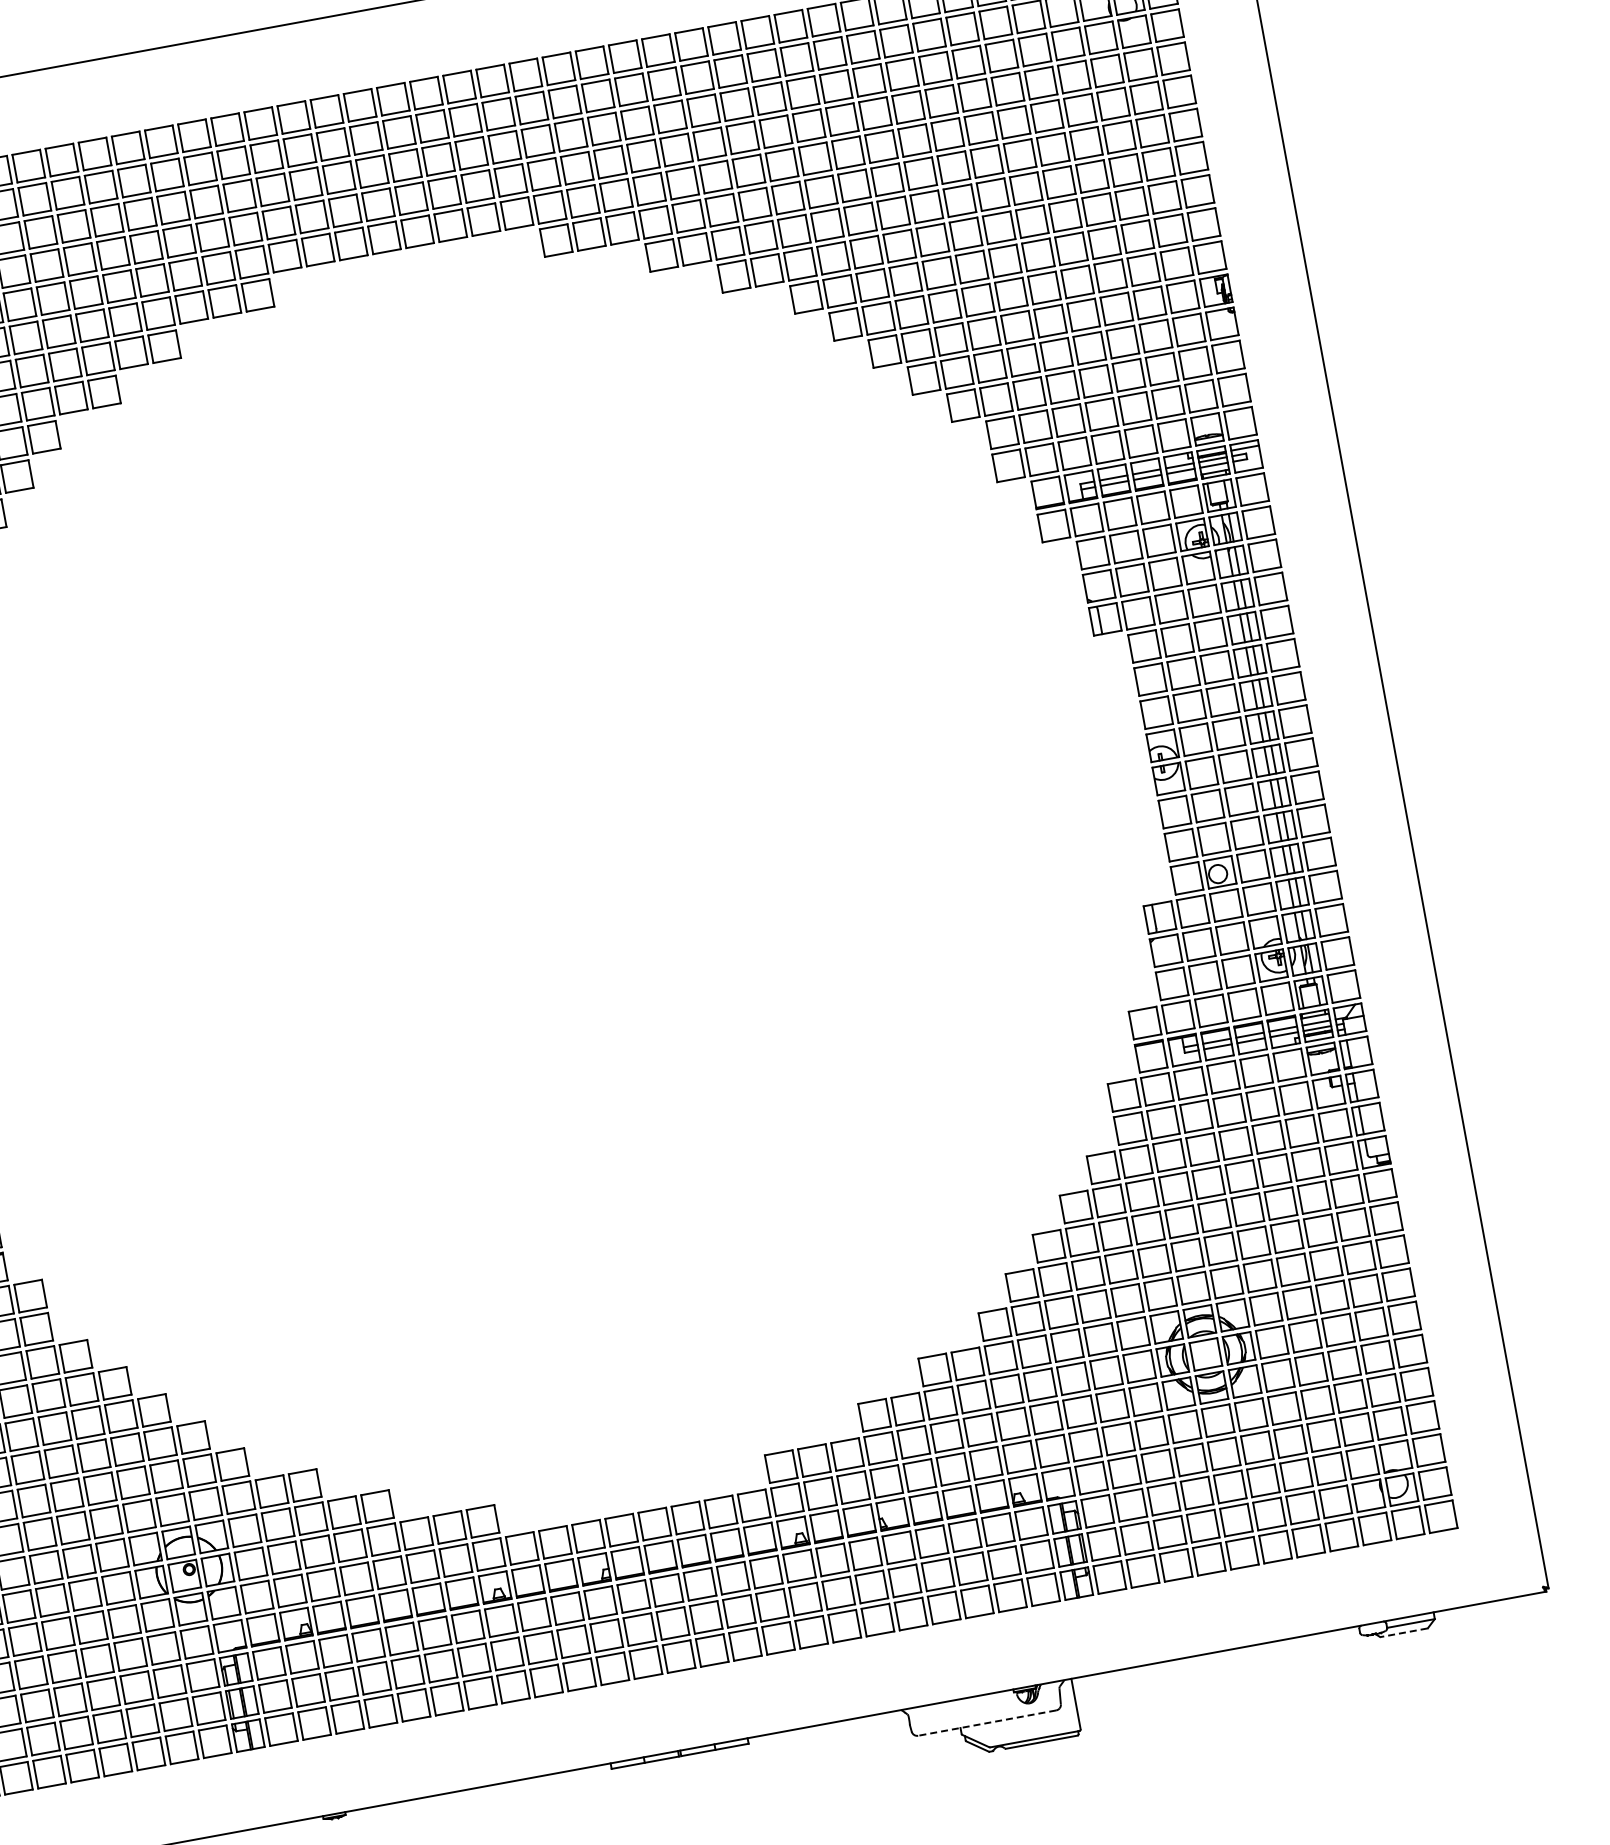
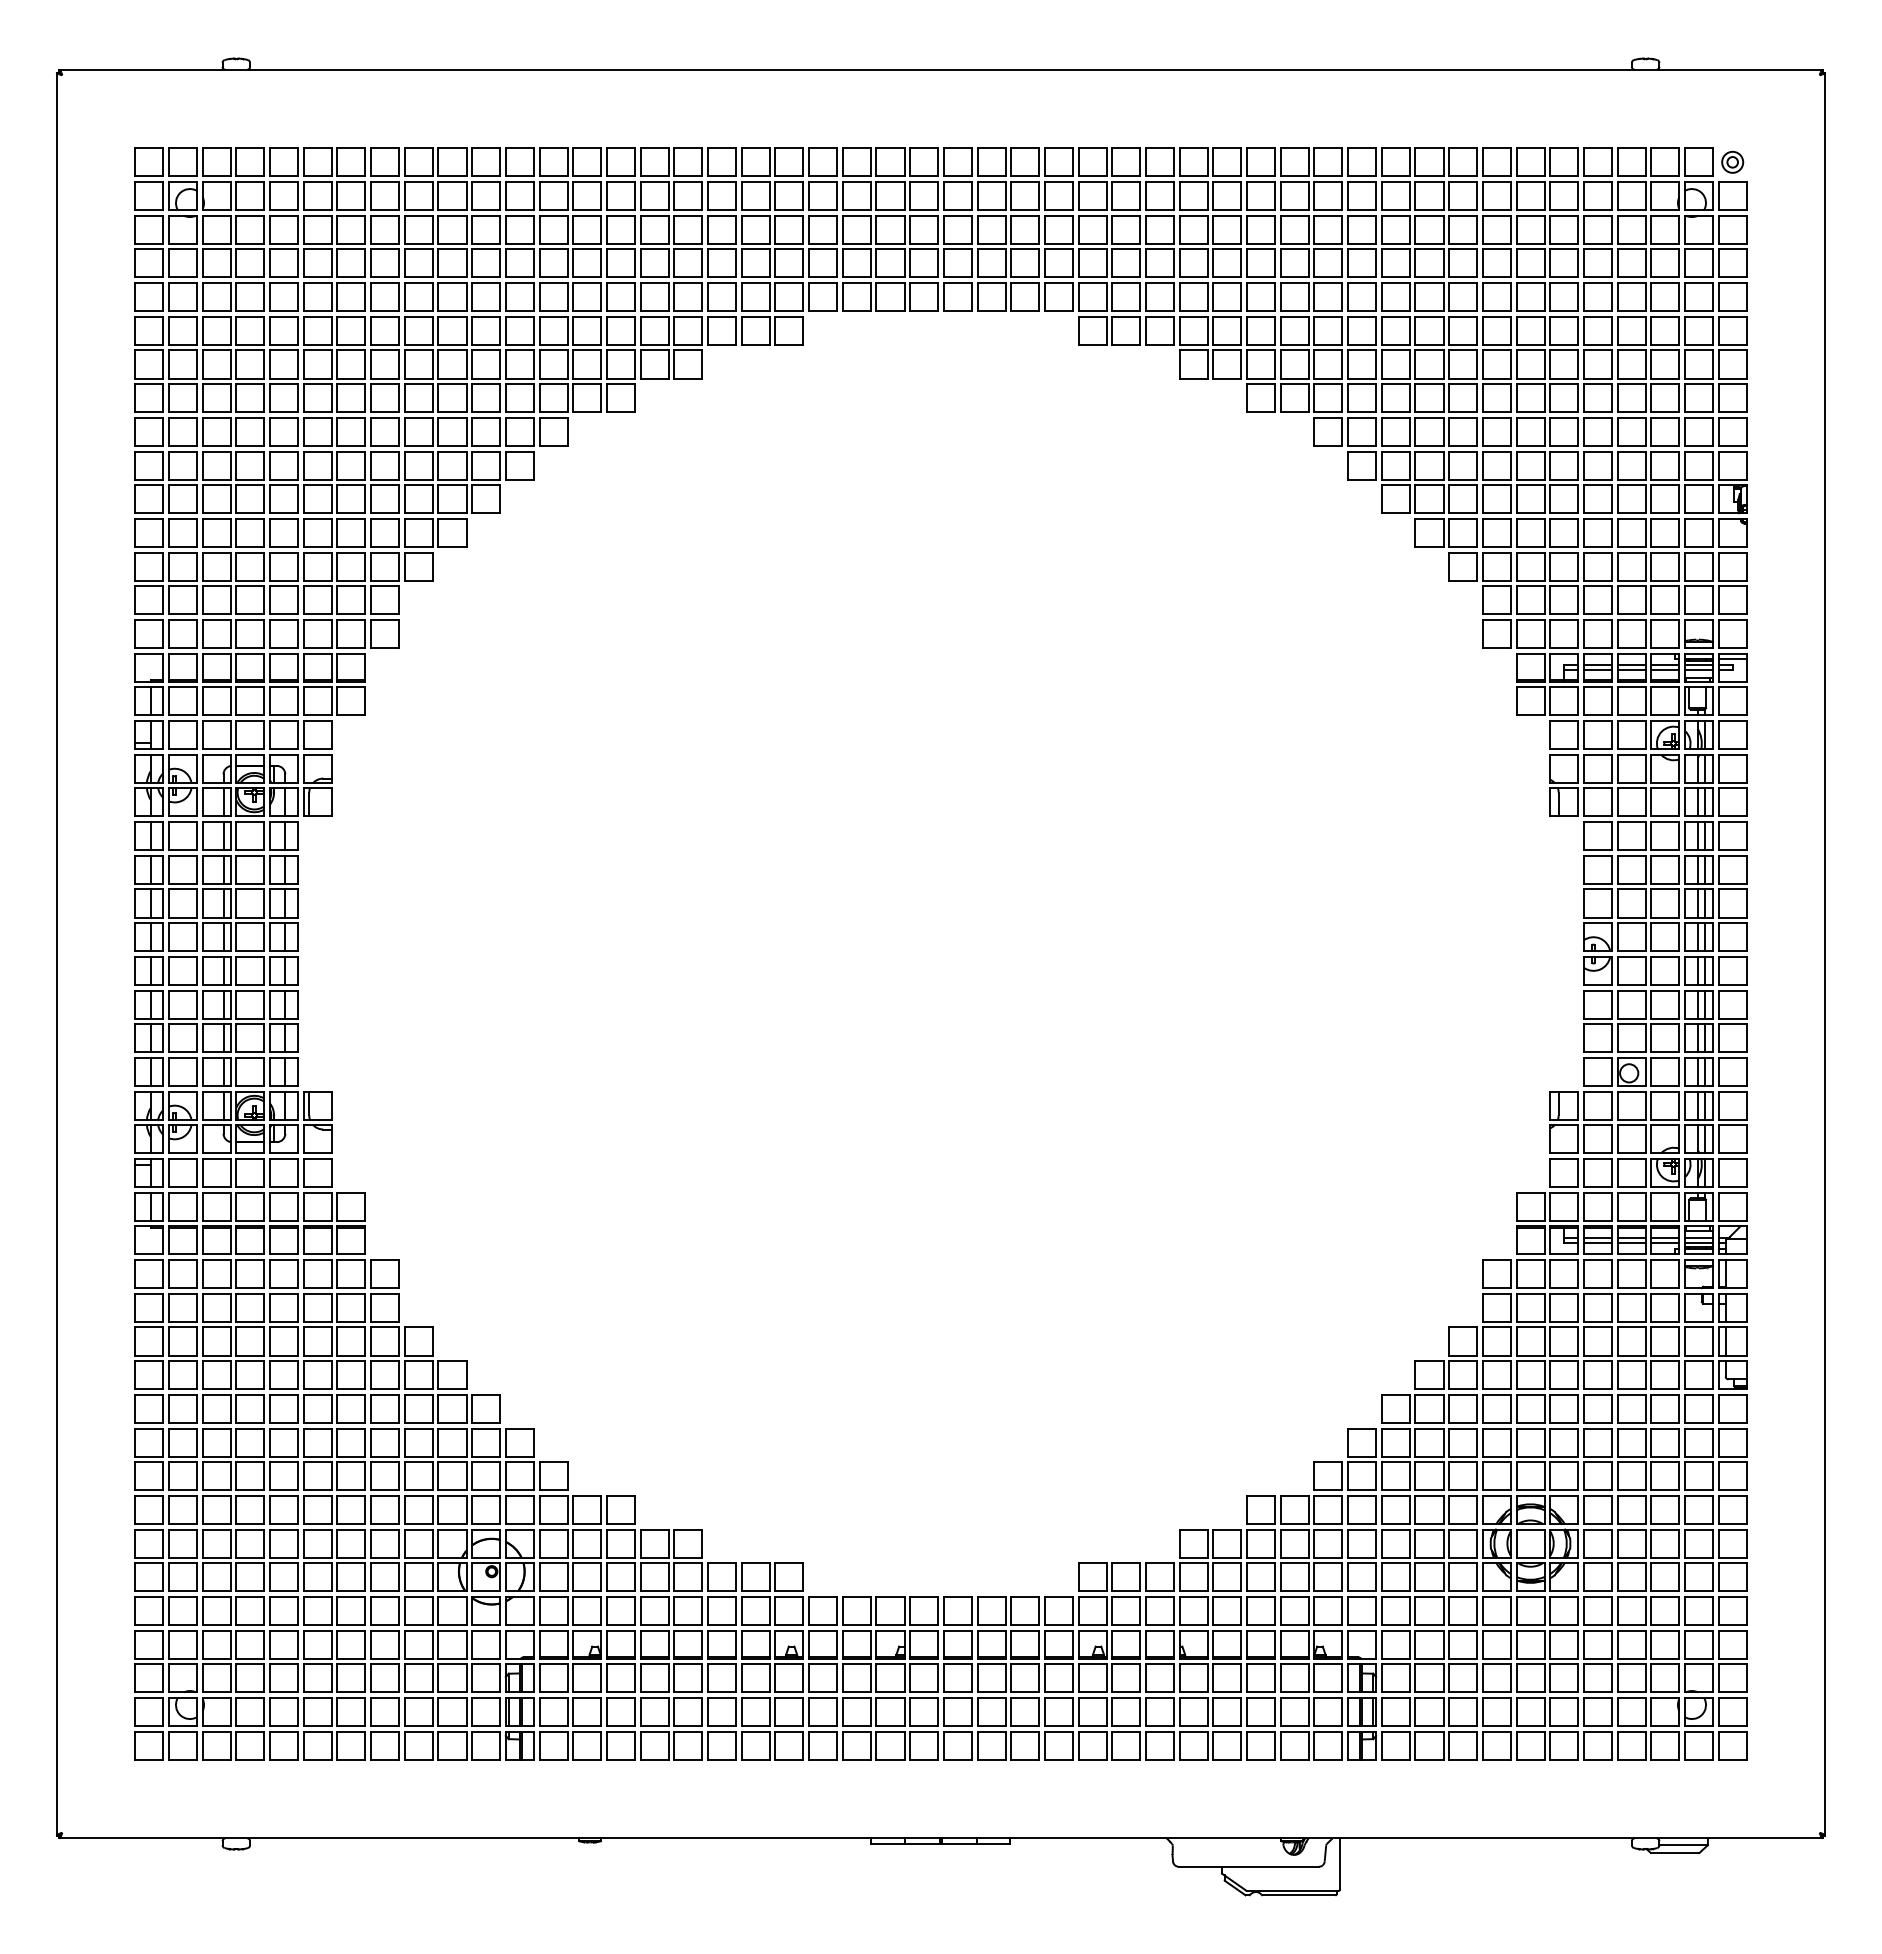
line: (1404, 1633) -> (1675, 1853), dashed -> solid
line: (986, 1722) -> (1248, 1866), dashed -> solid

